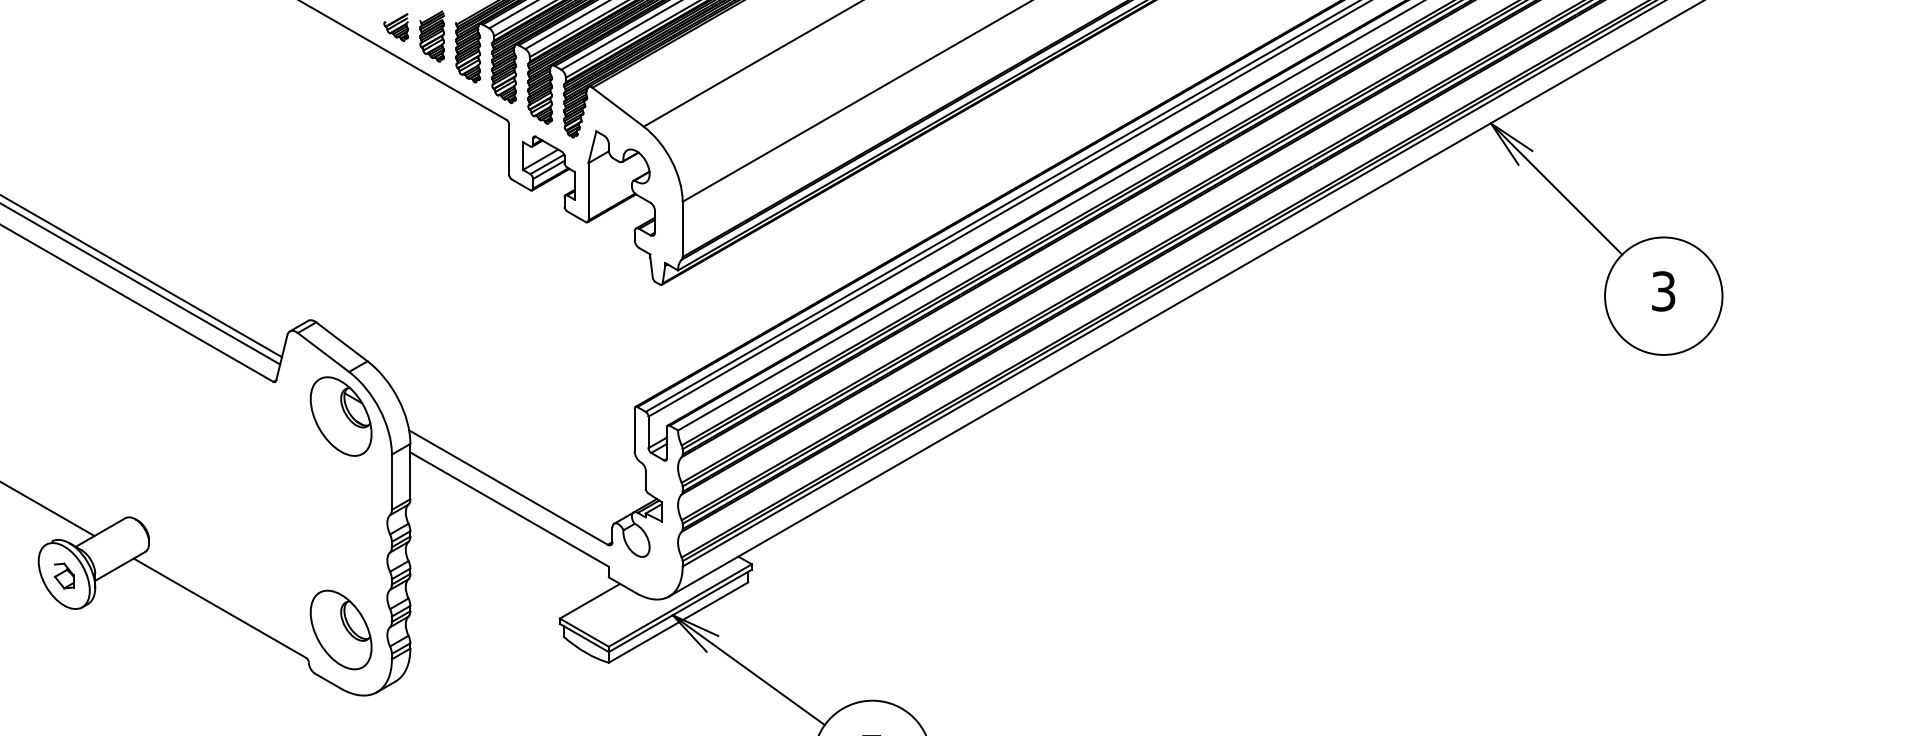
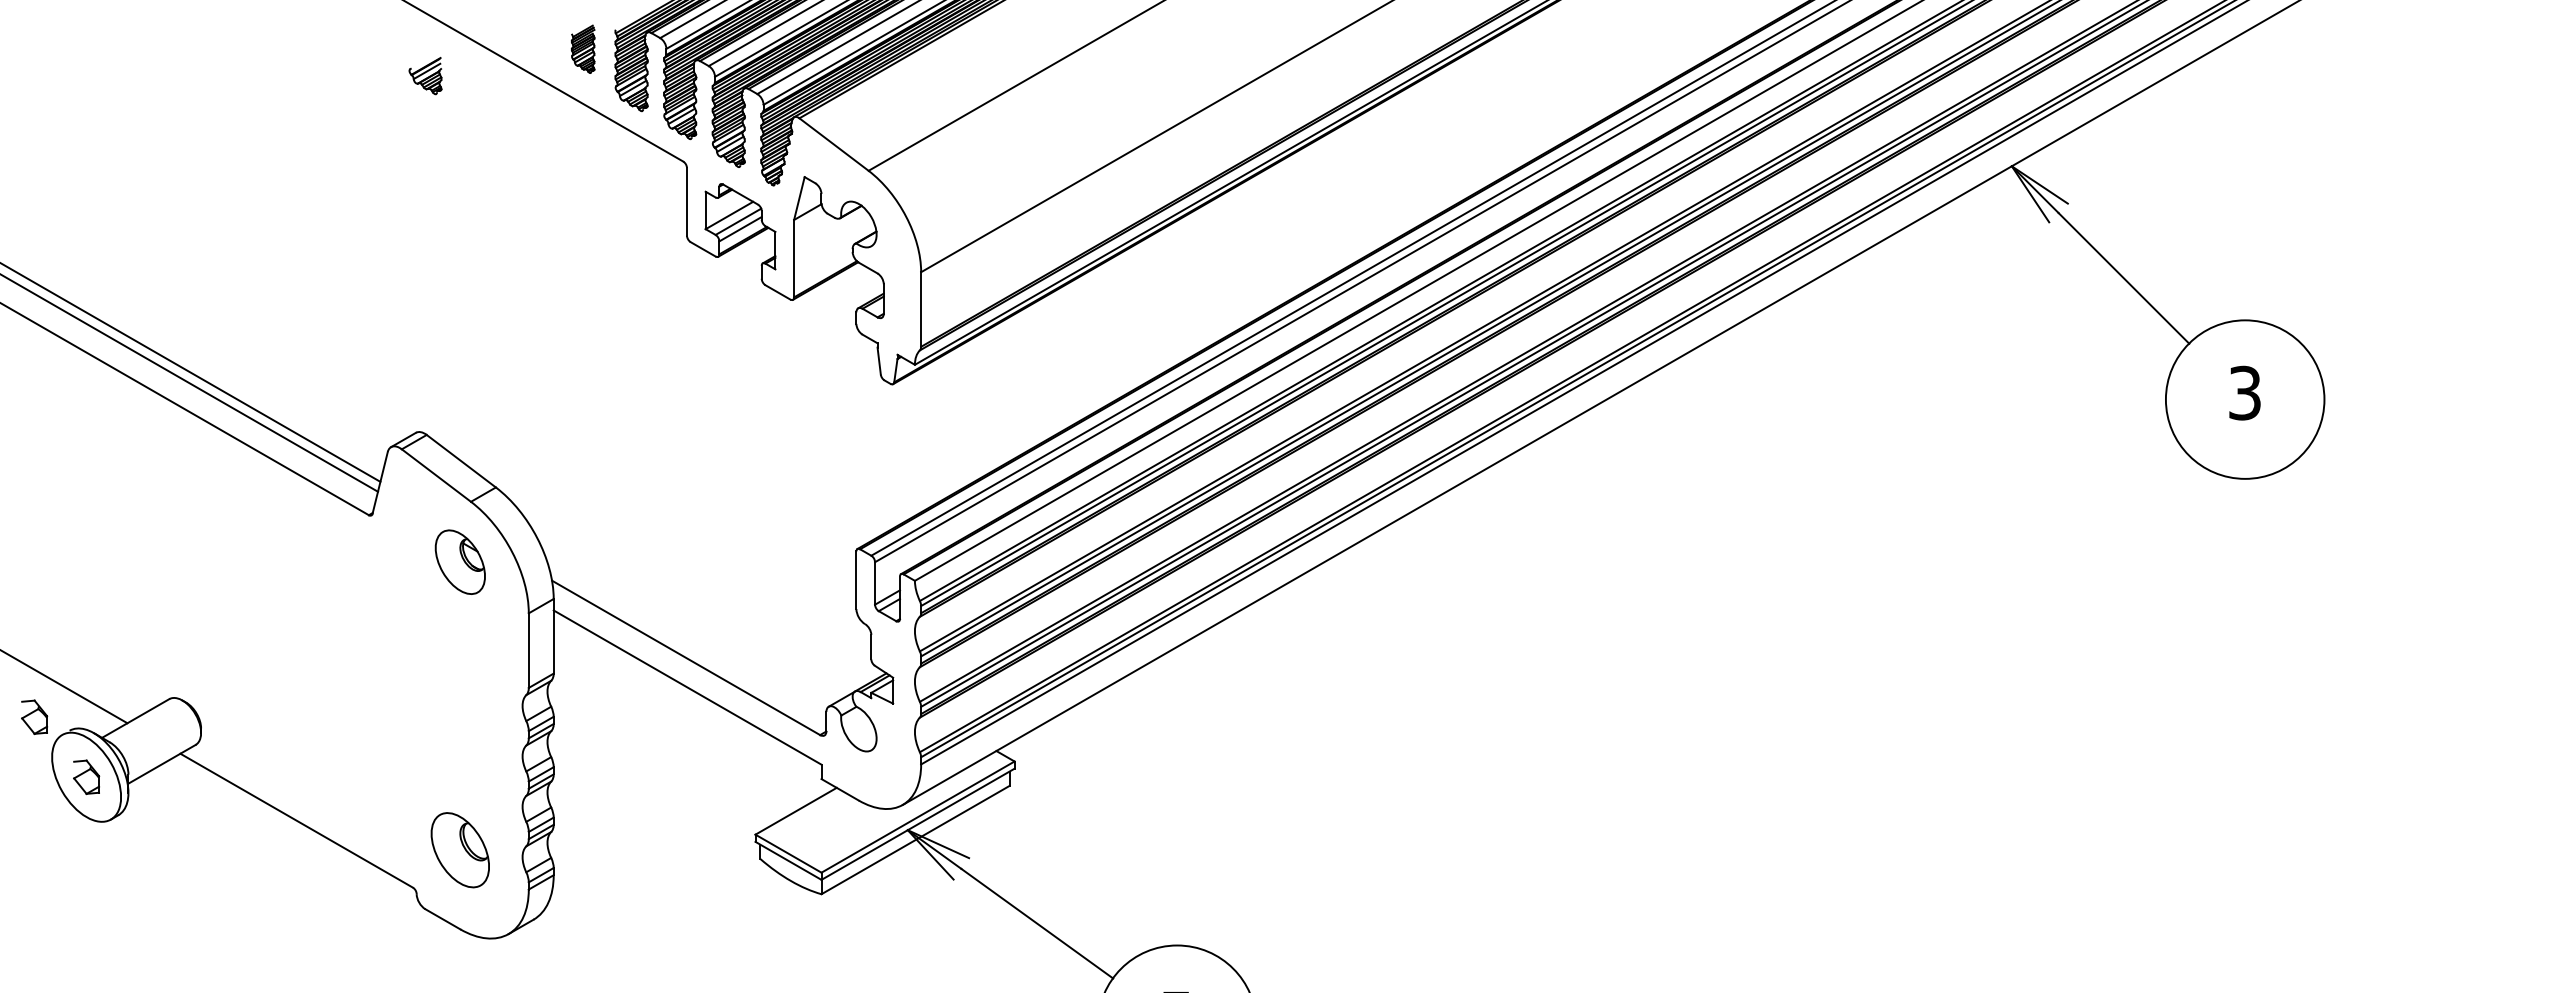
part: (396, 27) -> (425, 76), moved
part: (432, 36) -> (583, 49), size x0.7
part: (341, 416) -> (460, 562), size x0.6
part: (25, 531) -> (34, 716), added
part: (341, 630) -> (460, 850), size x0.7

